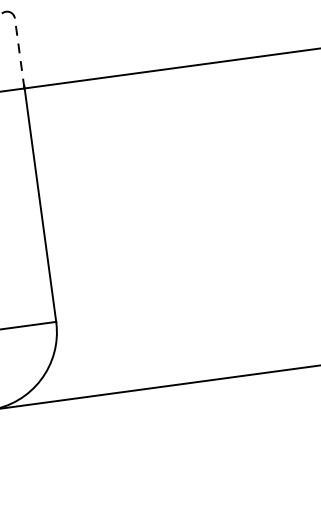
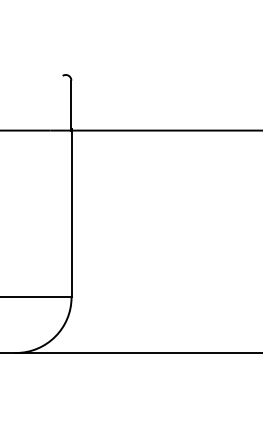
line: (19, 53) -> (71, 105), dashed -> solid

